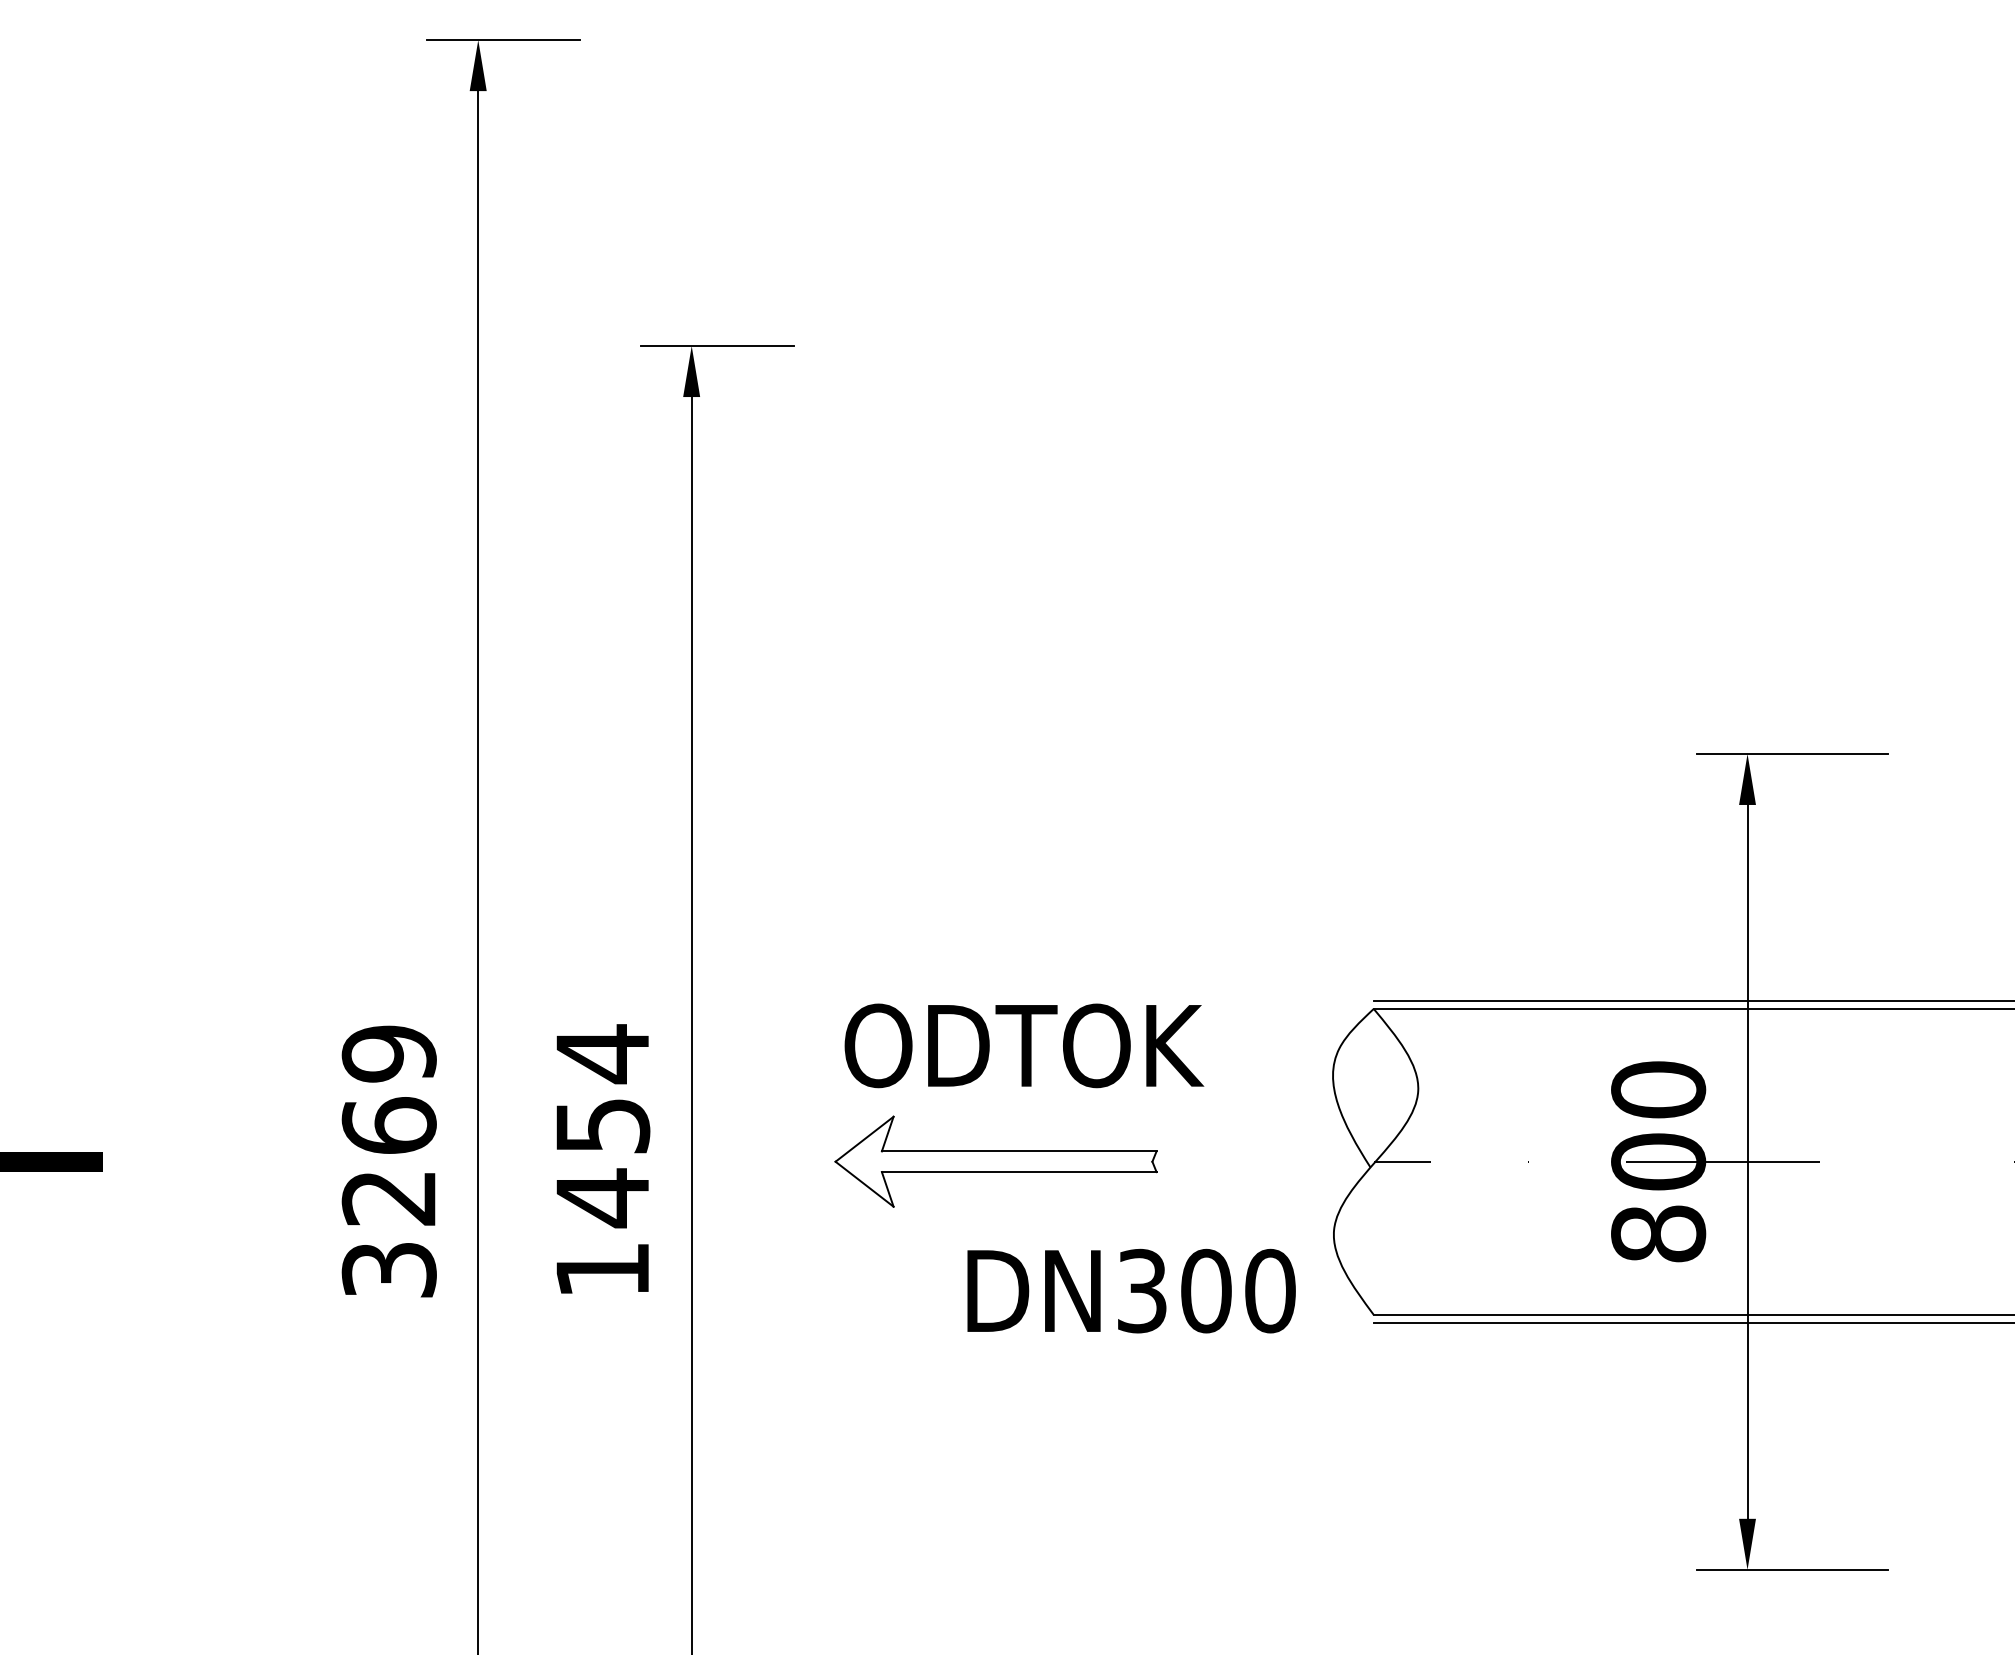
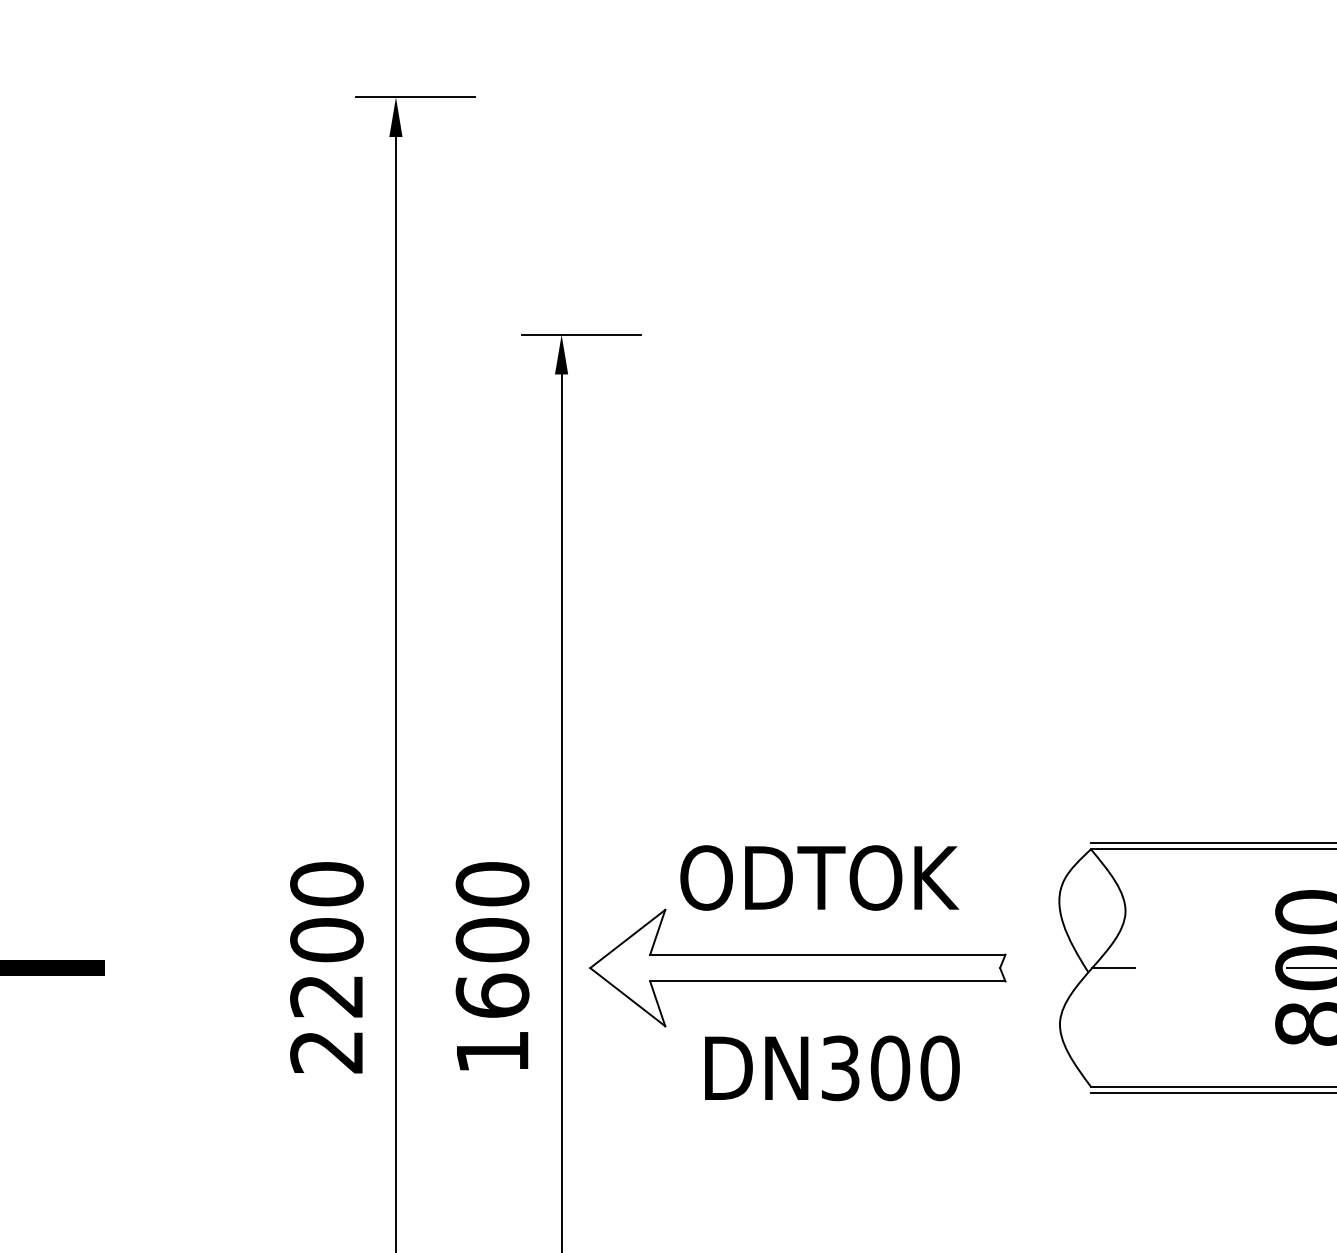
text: (602, 1126) -> (492, 940), 1454 -> 1600
text: (388, 1161) -> (326, 967), 3269 -> 2200
part: (995, 1161) -> (797, 967), size x1.67
text: (1131, 1290) -> (832, 1067), moved

